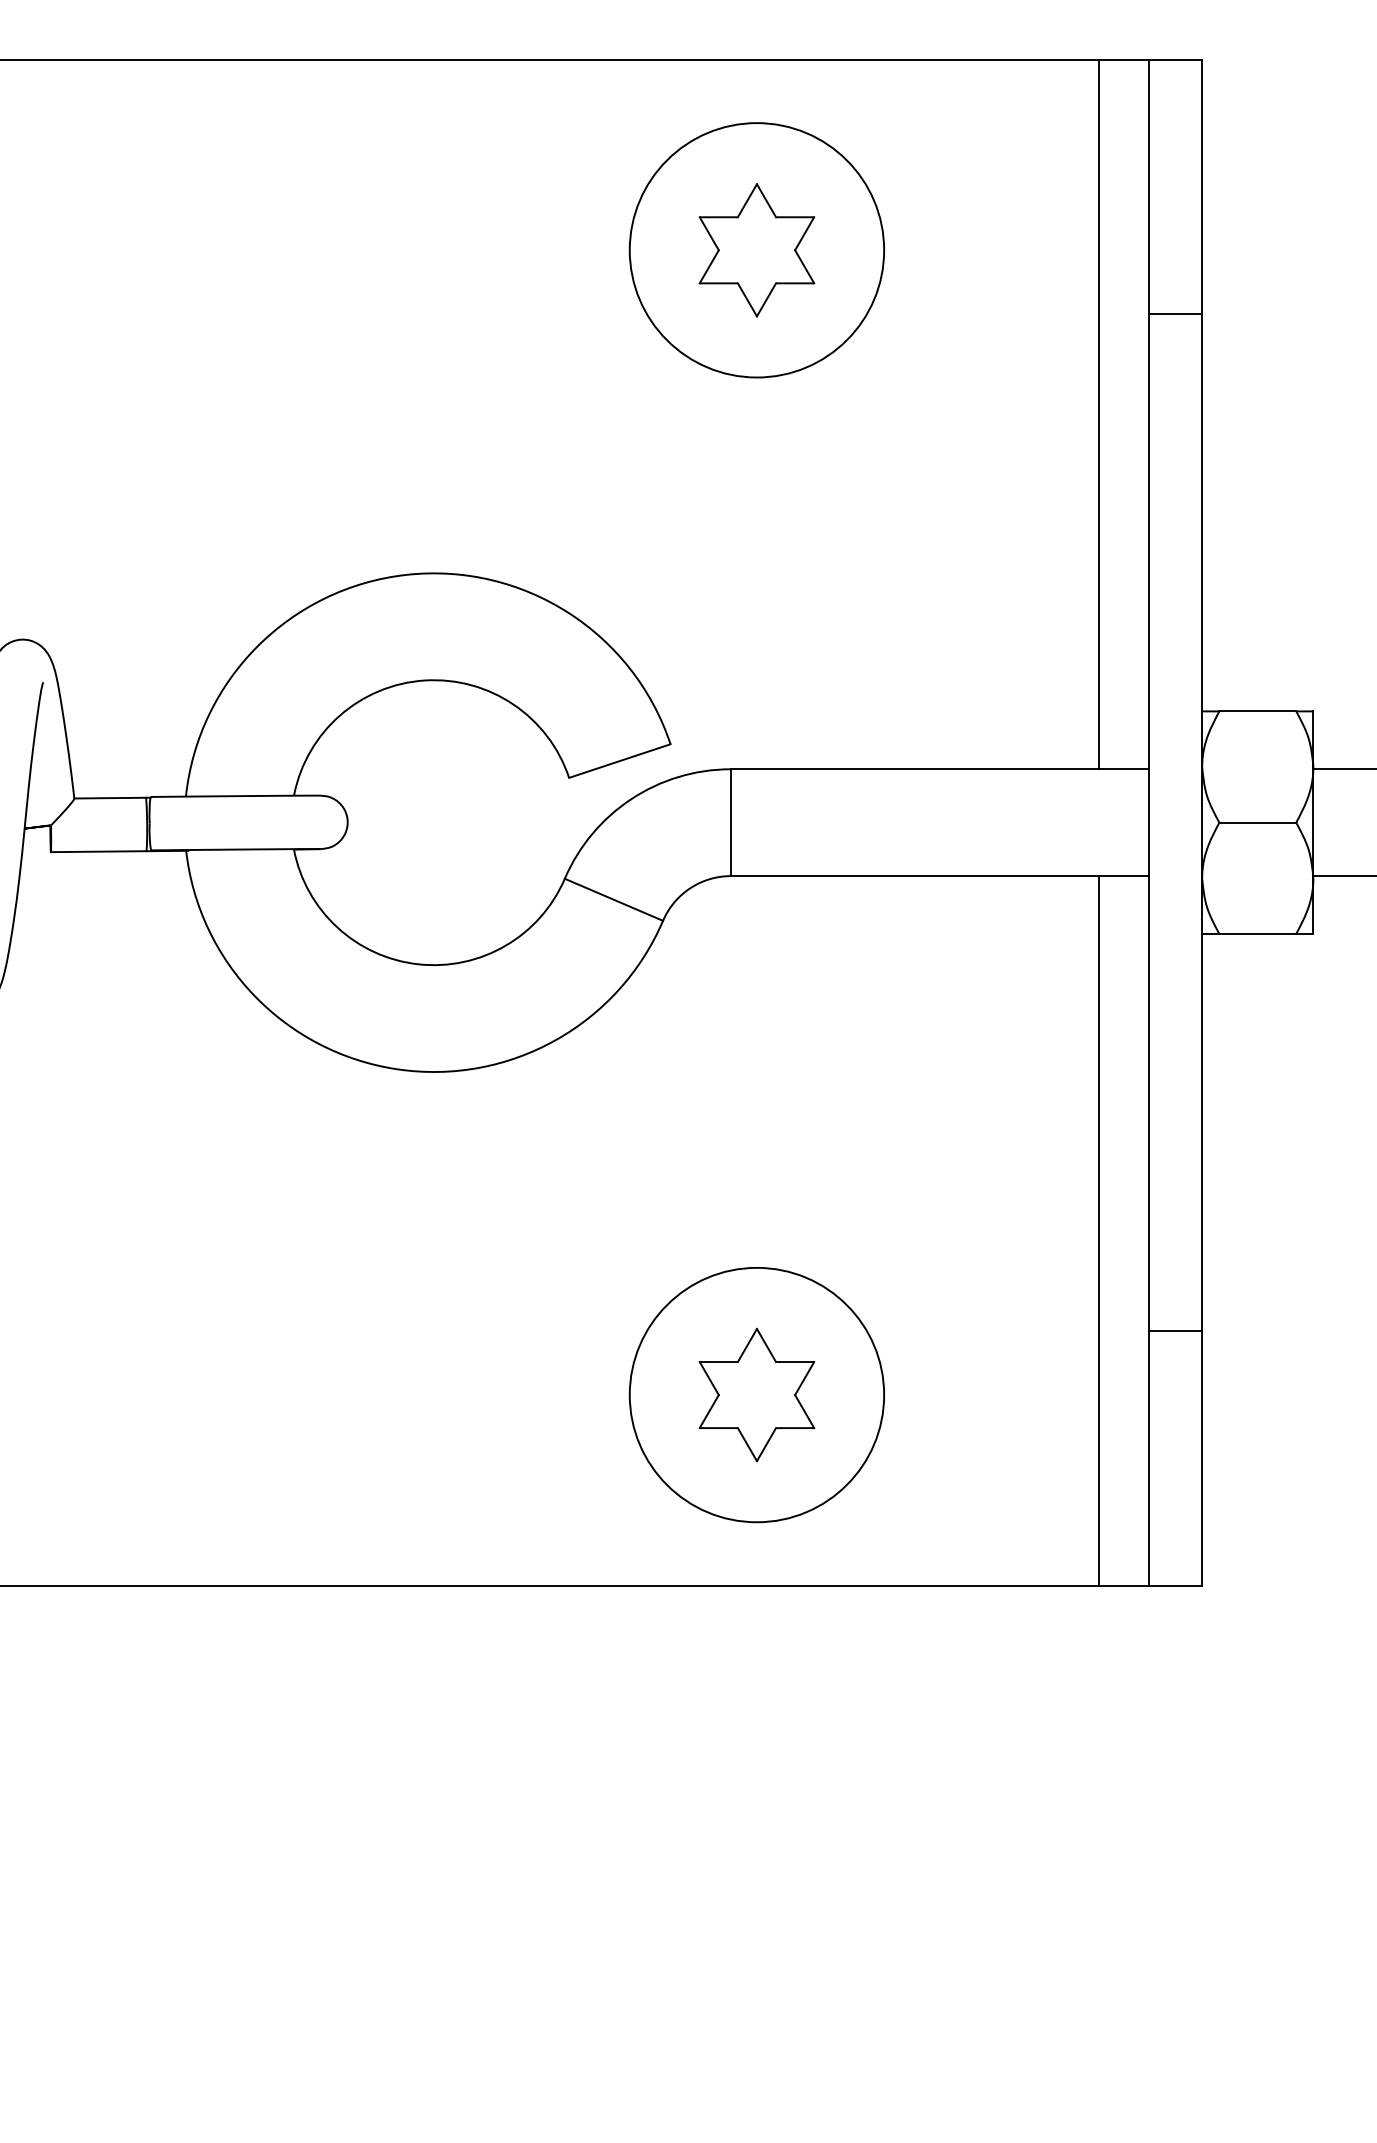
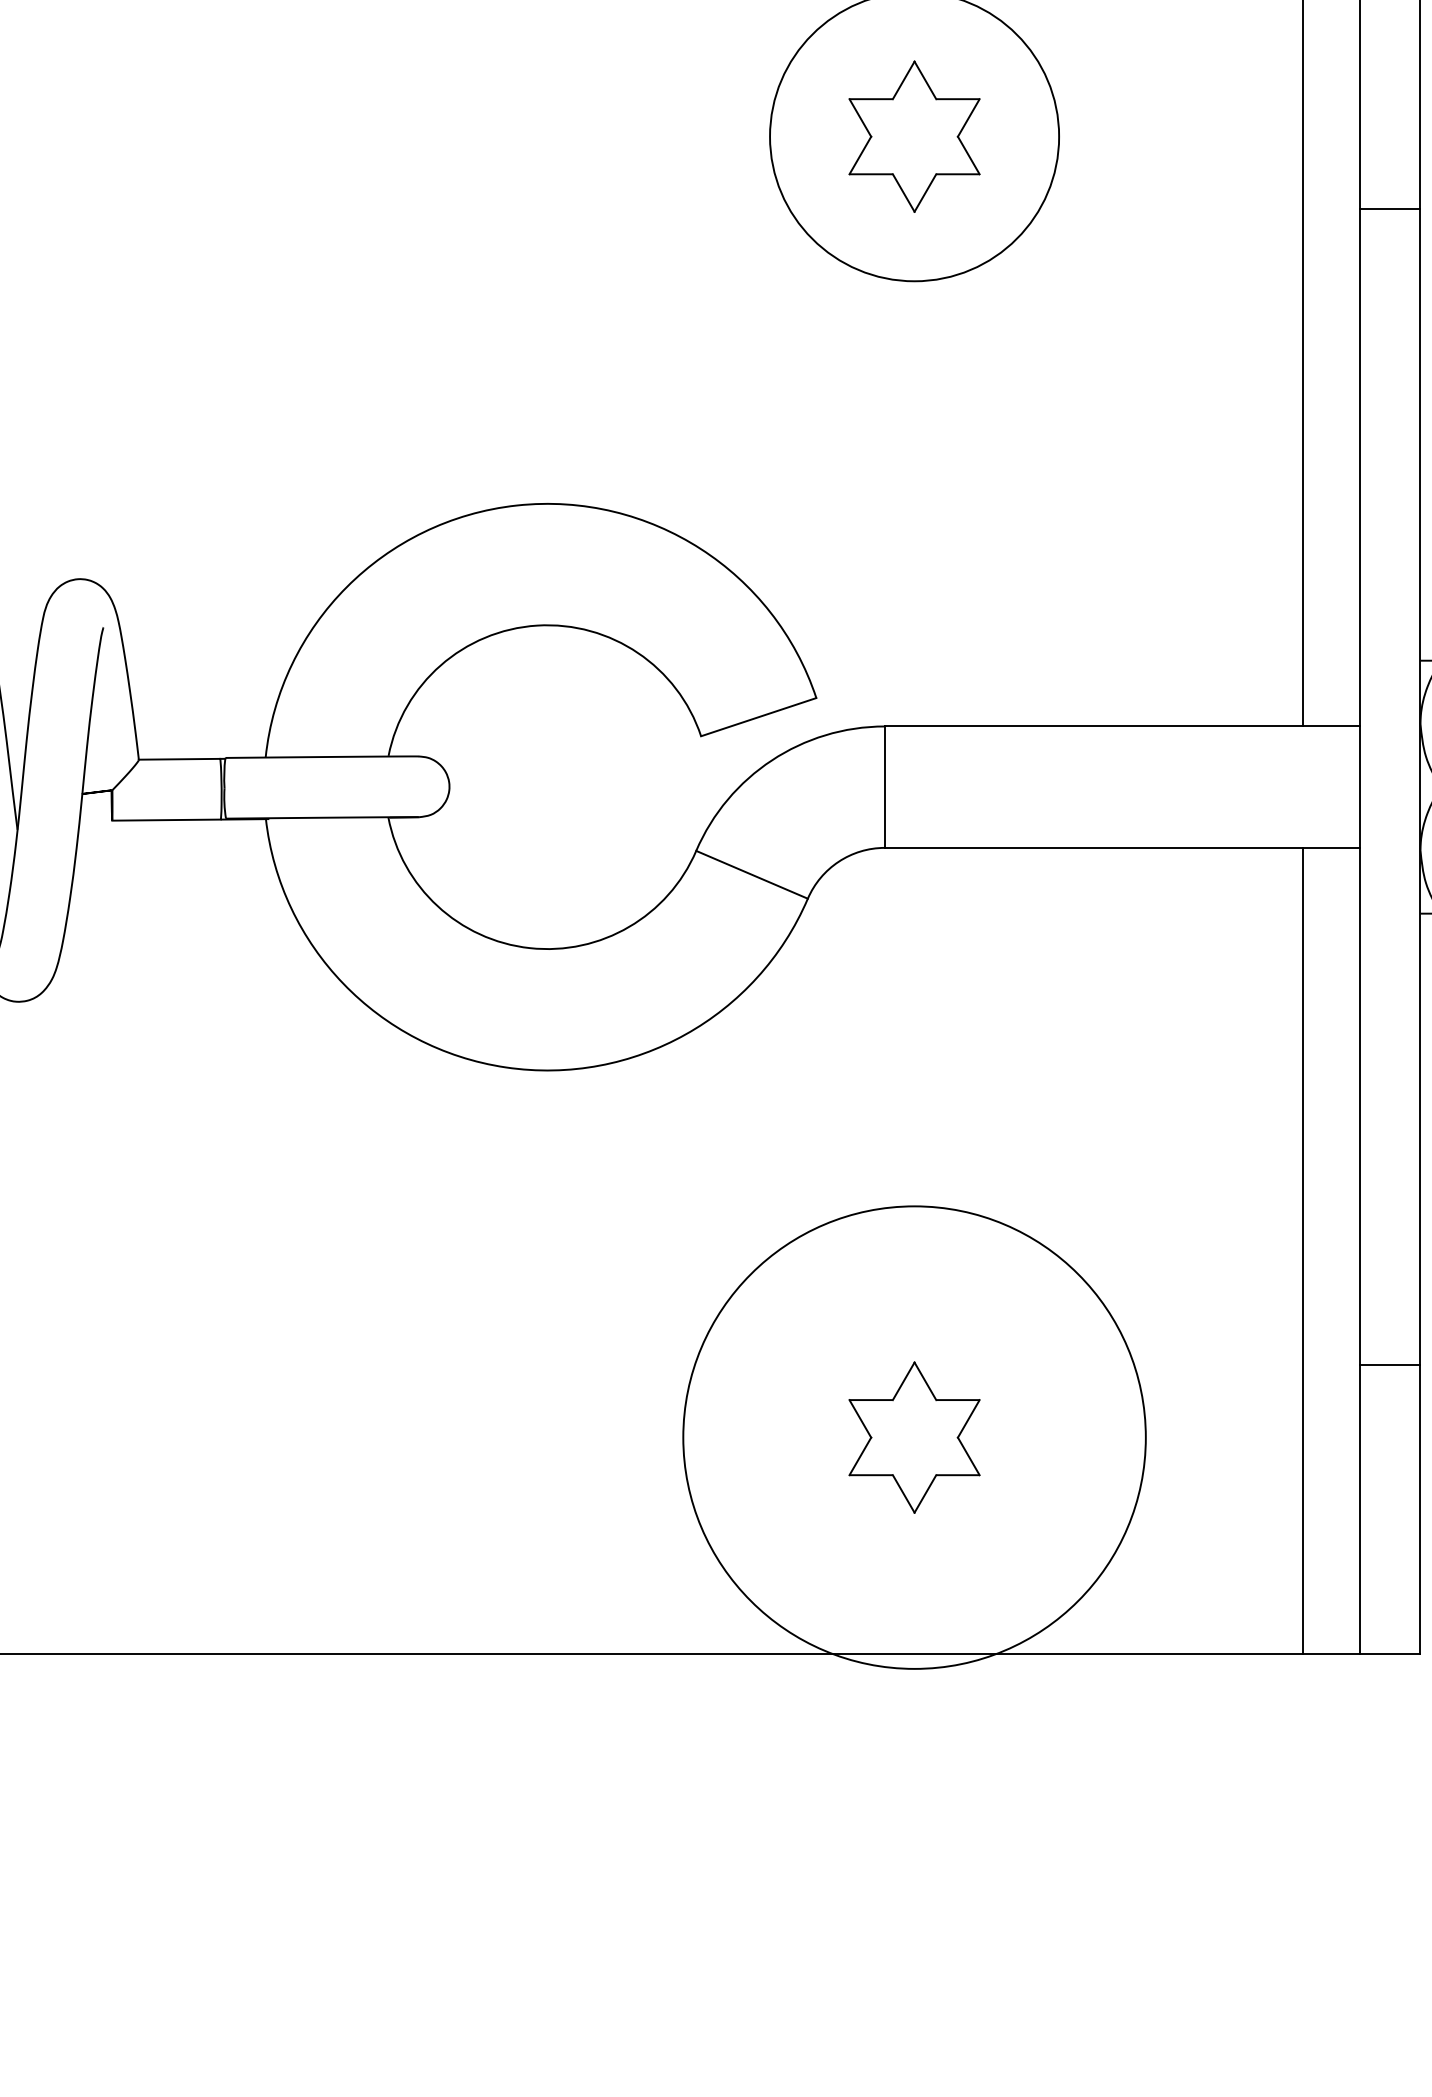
circle: (756, 1394) -> (914, 1436), size x1.6

